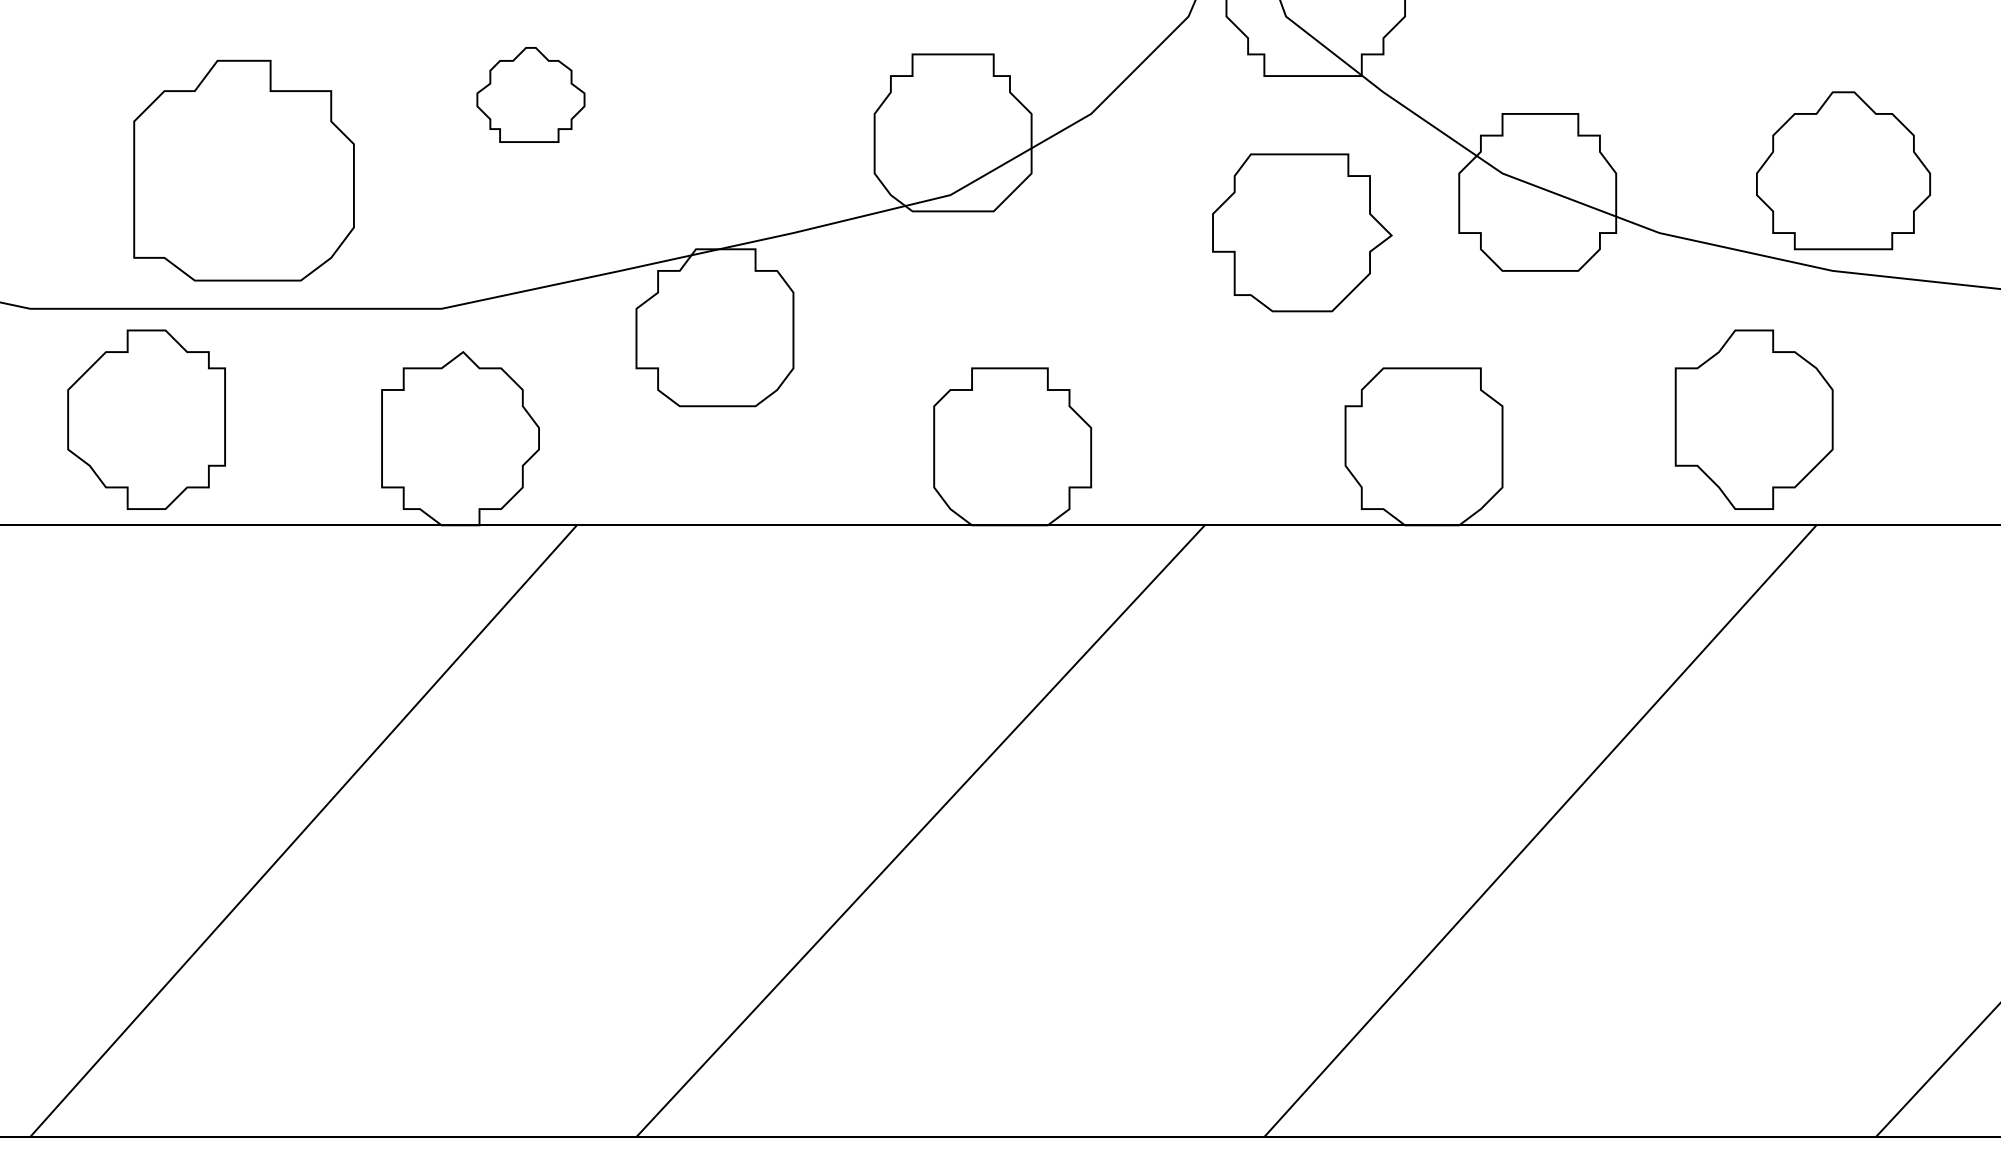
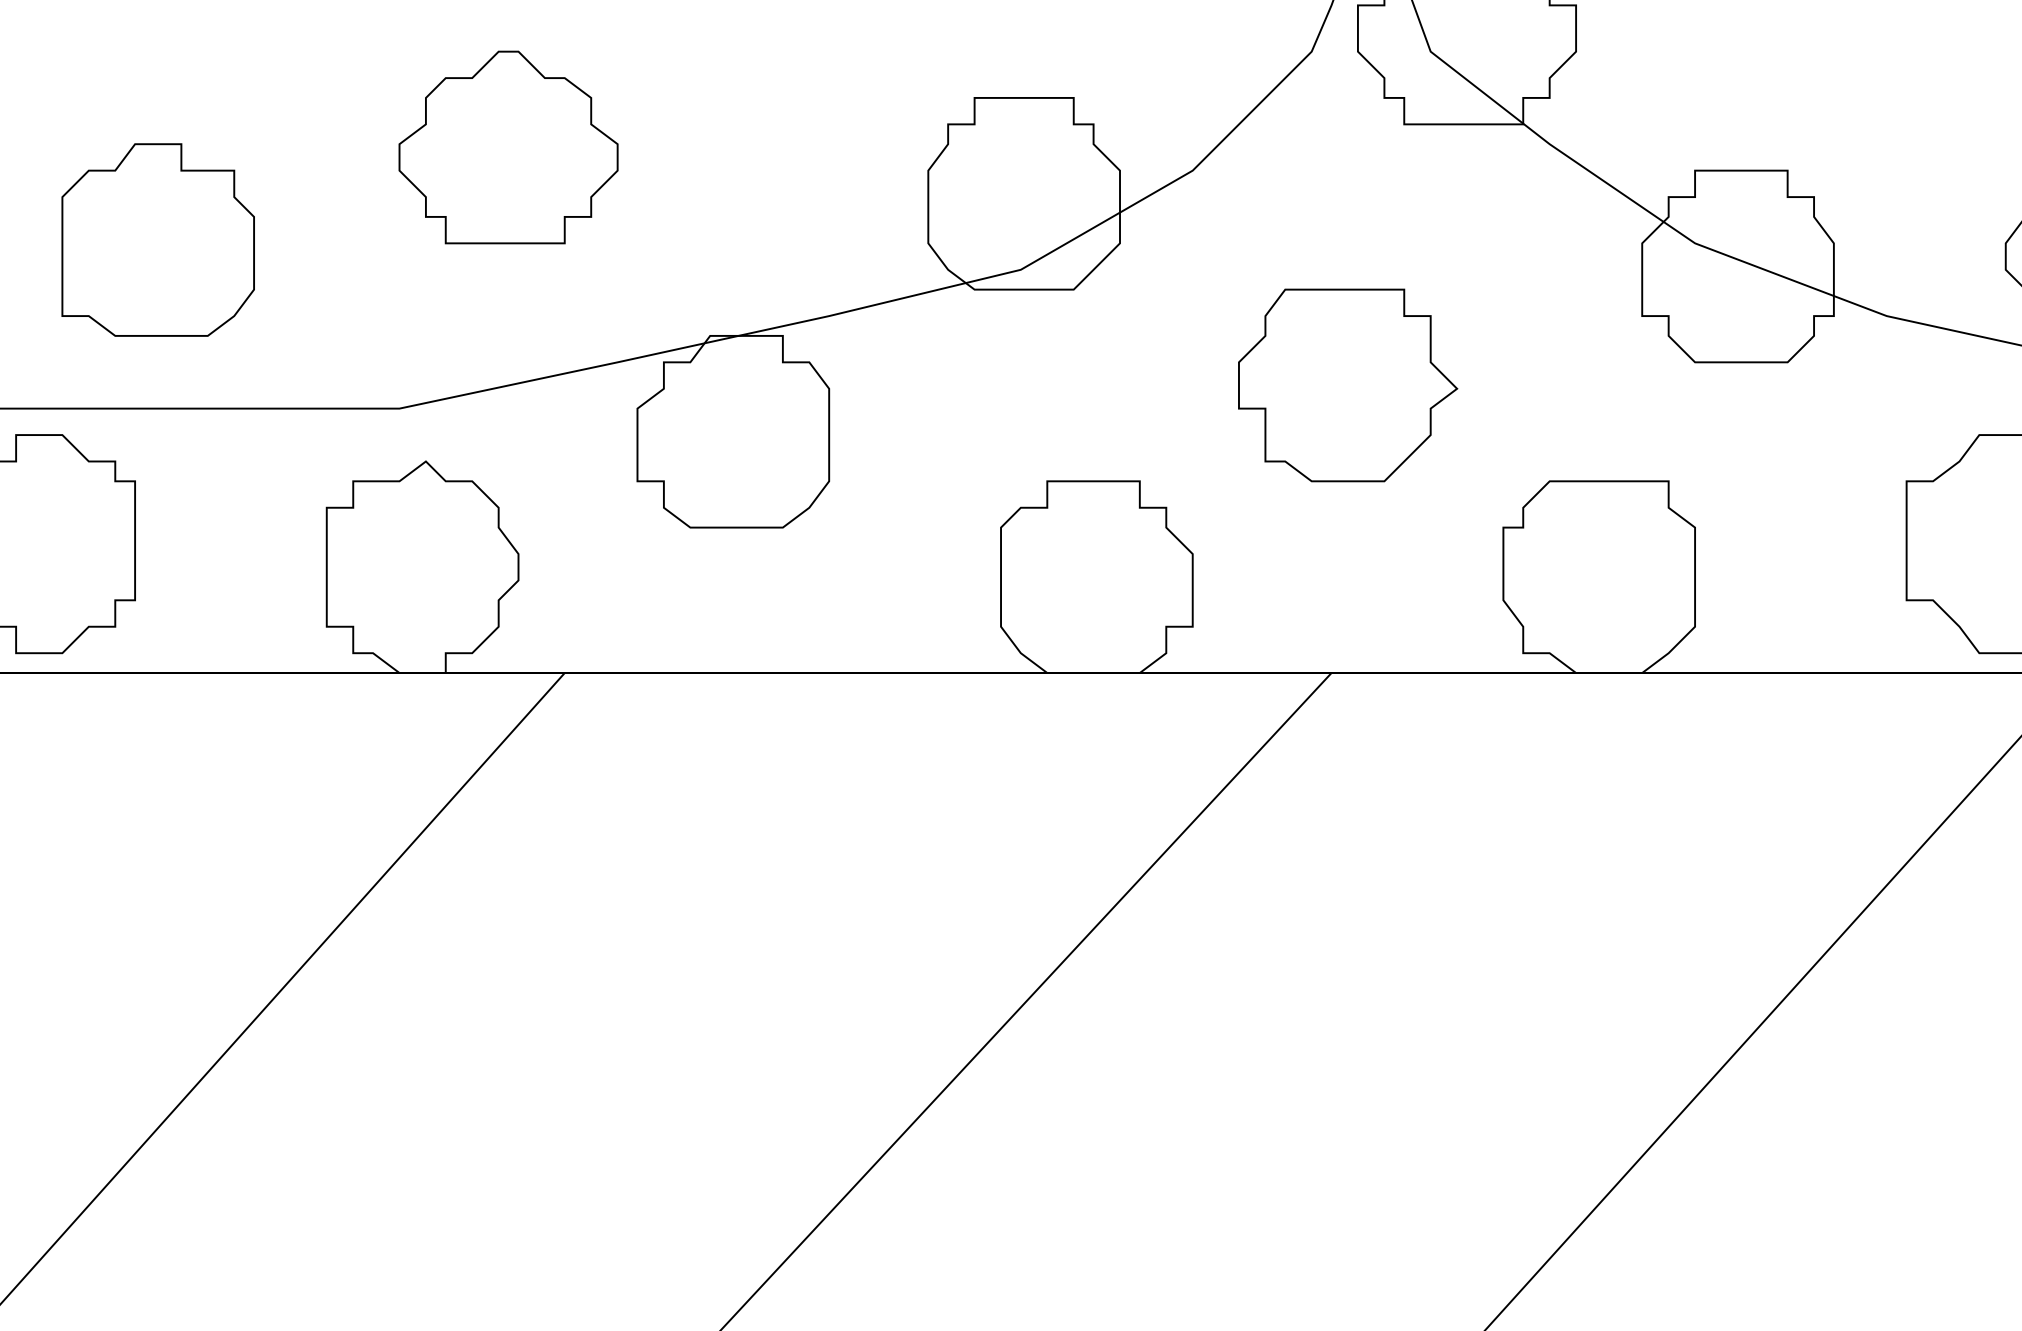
part: (530, 94) -> (508, 146), size x1.67
part: (243, 170) -> (157, 239), size x0.71
part: (1302, 232) -> (1348, 385), moved

